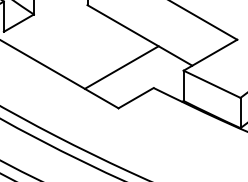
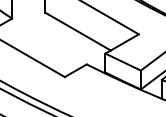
line: (121, 67) -> (66, 51), removed

